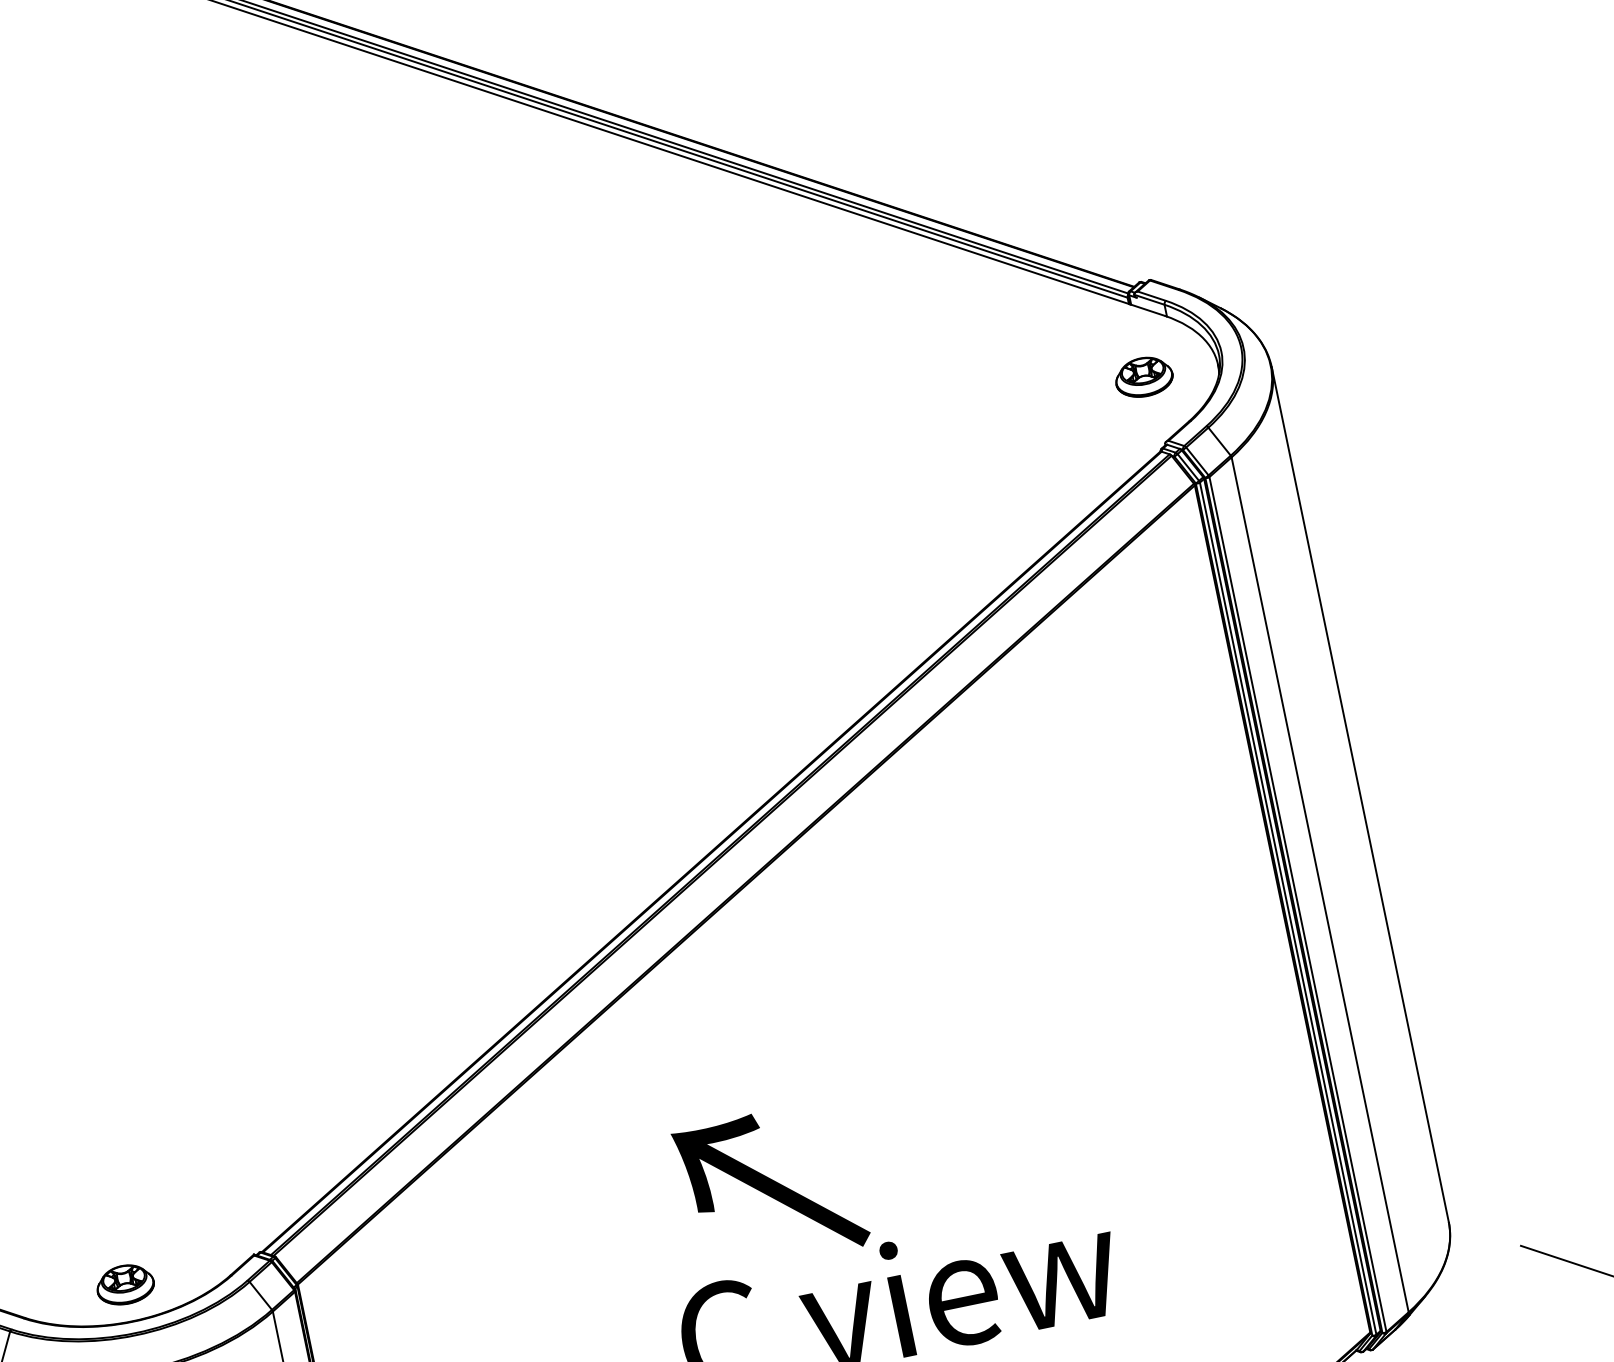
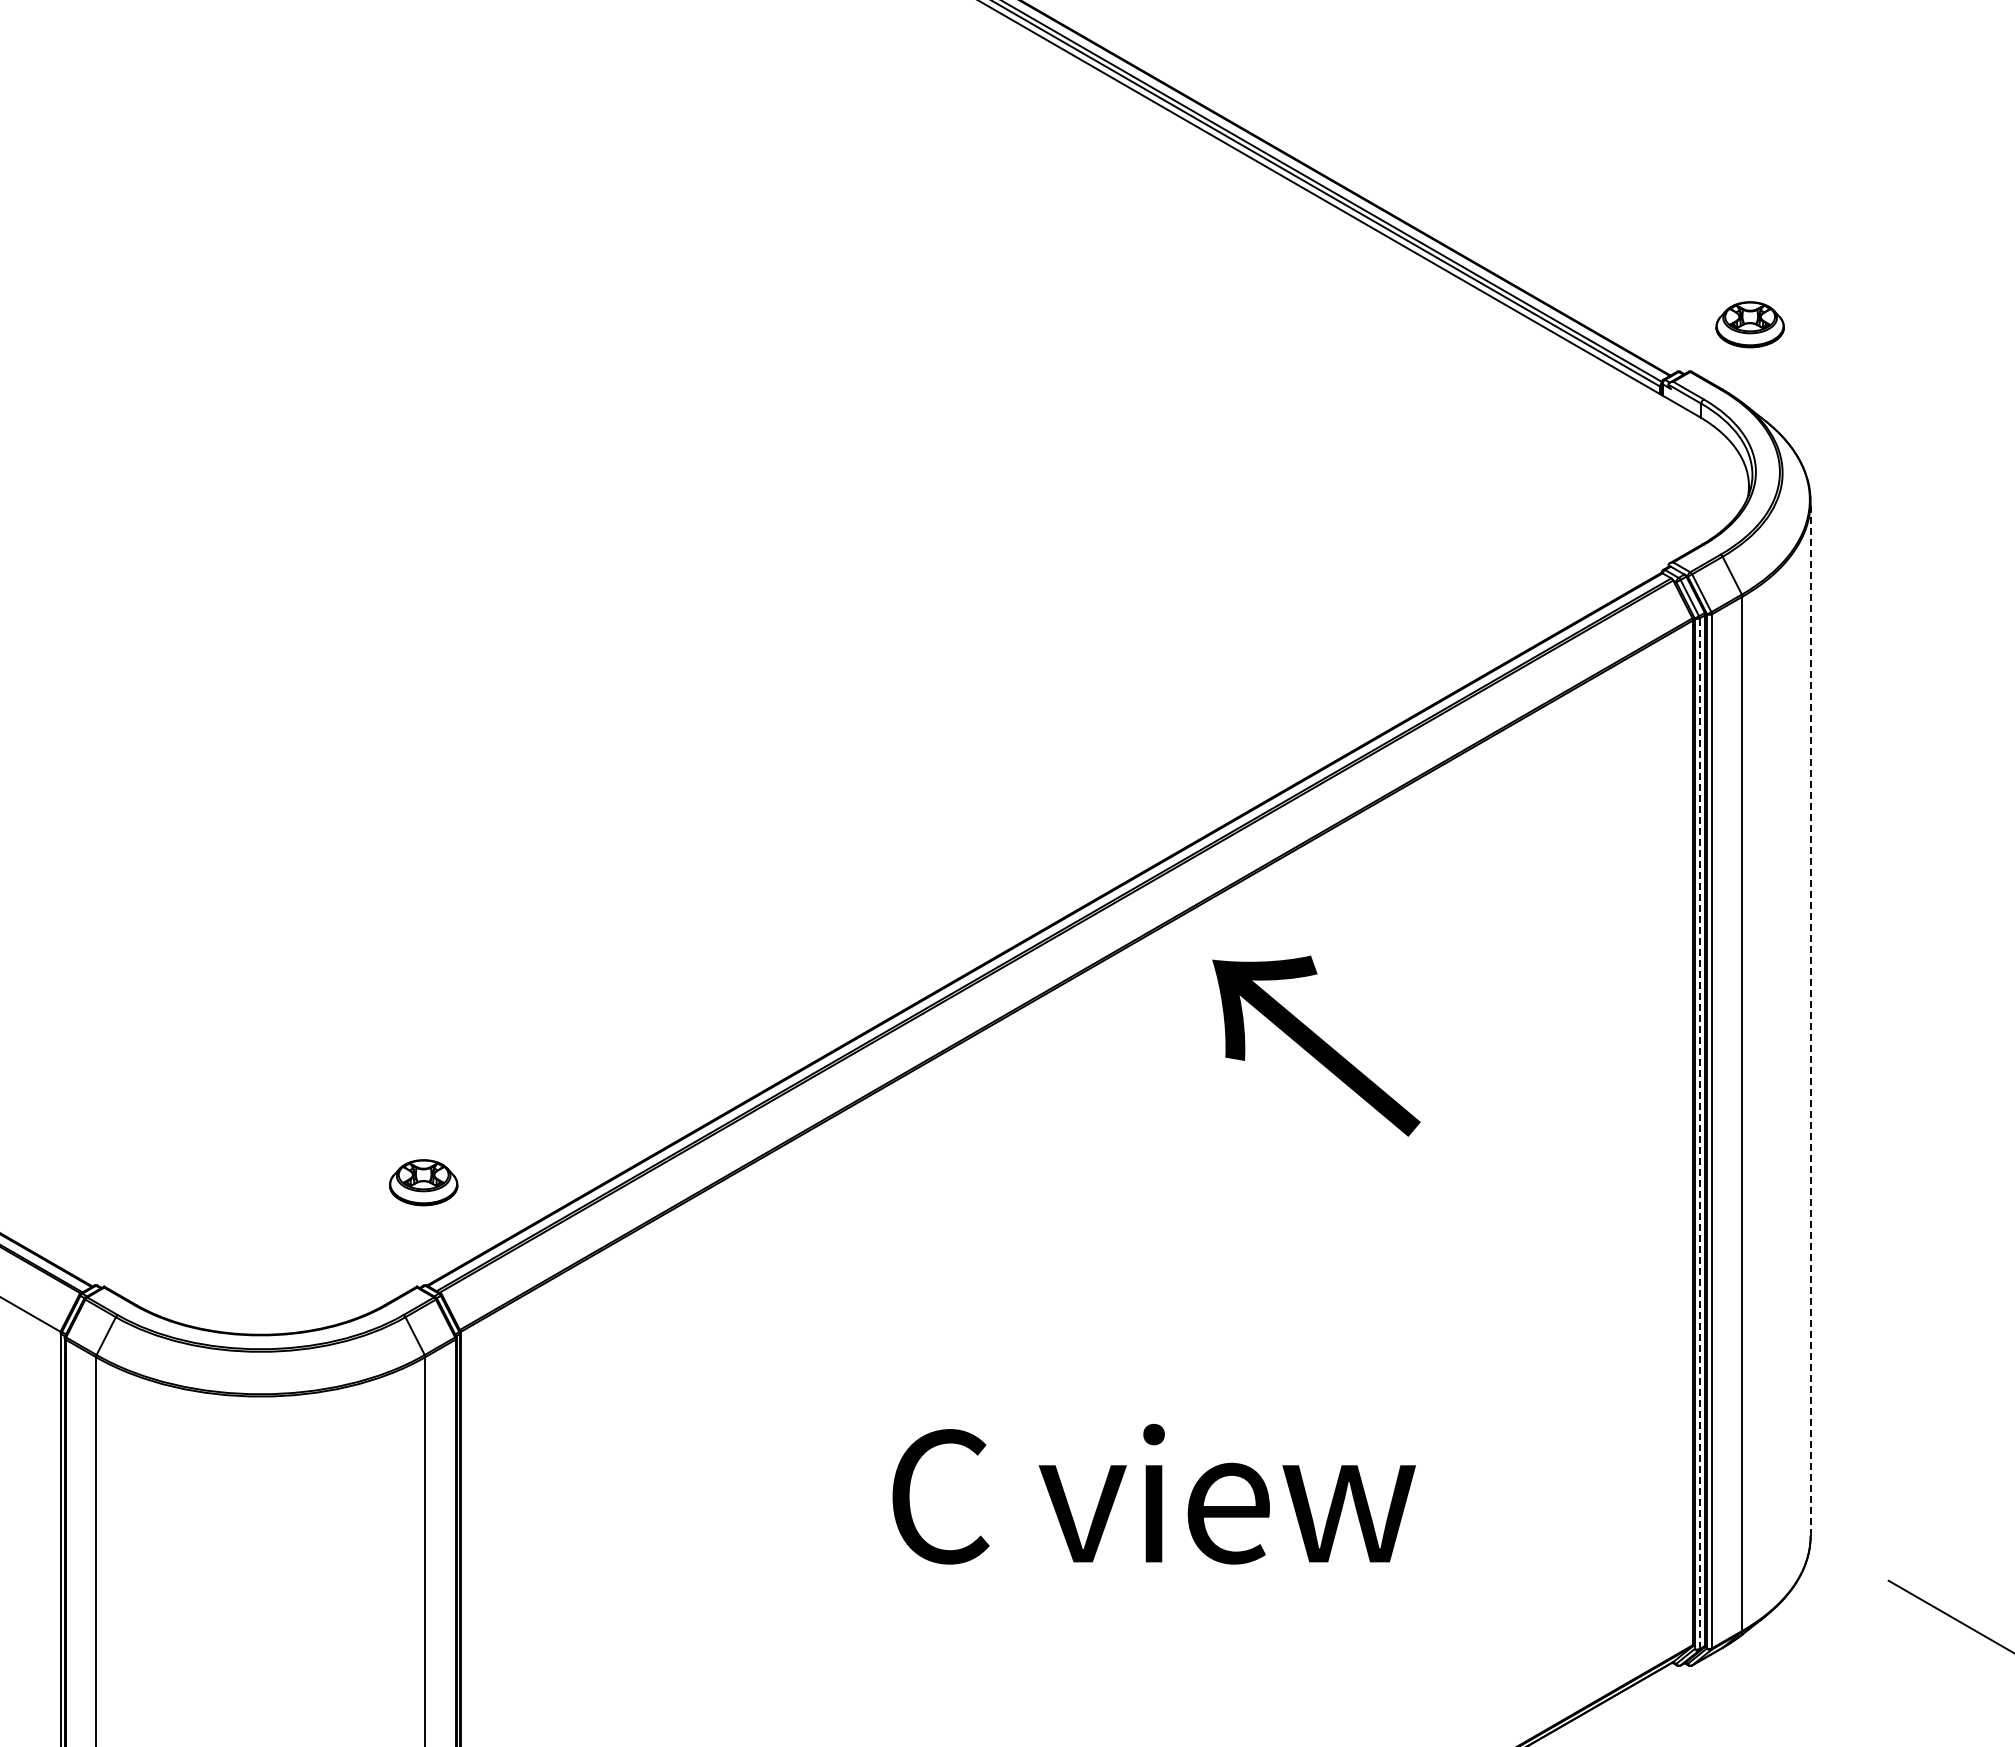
part: (1143, 377) -> (1749, 324), moved
line: (1360, 794) -> (1810, 1018), solid -> dashed
line: (1288, 908) -> (1699, 1133), solid -> dashed
text: (771, 1187) -> (1316, 1045), moved
part: (125, 1284) -> (423, 1182), moved

